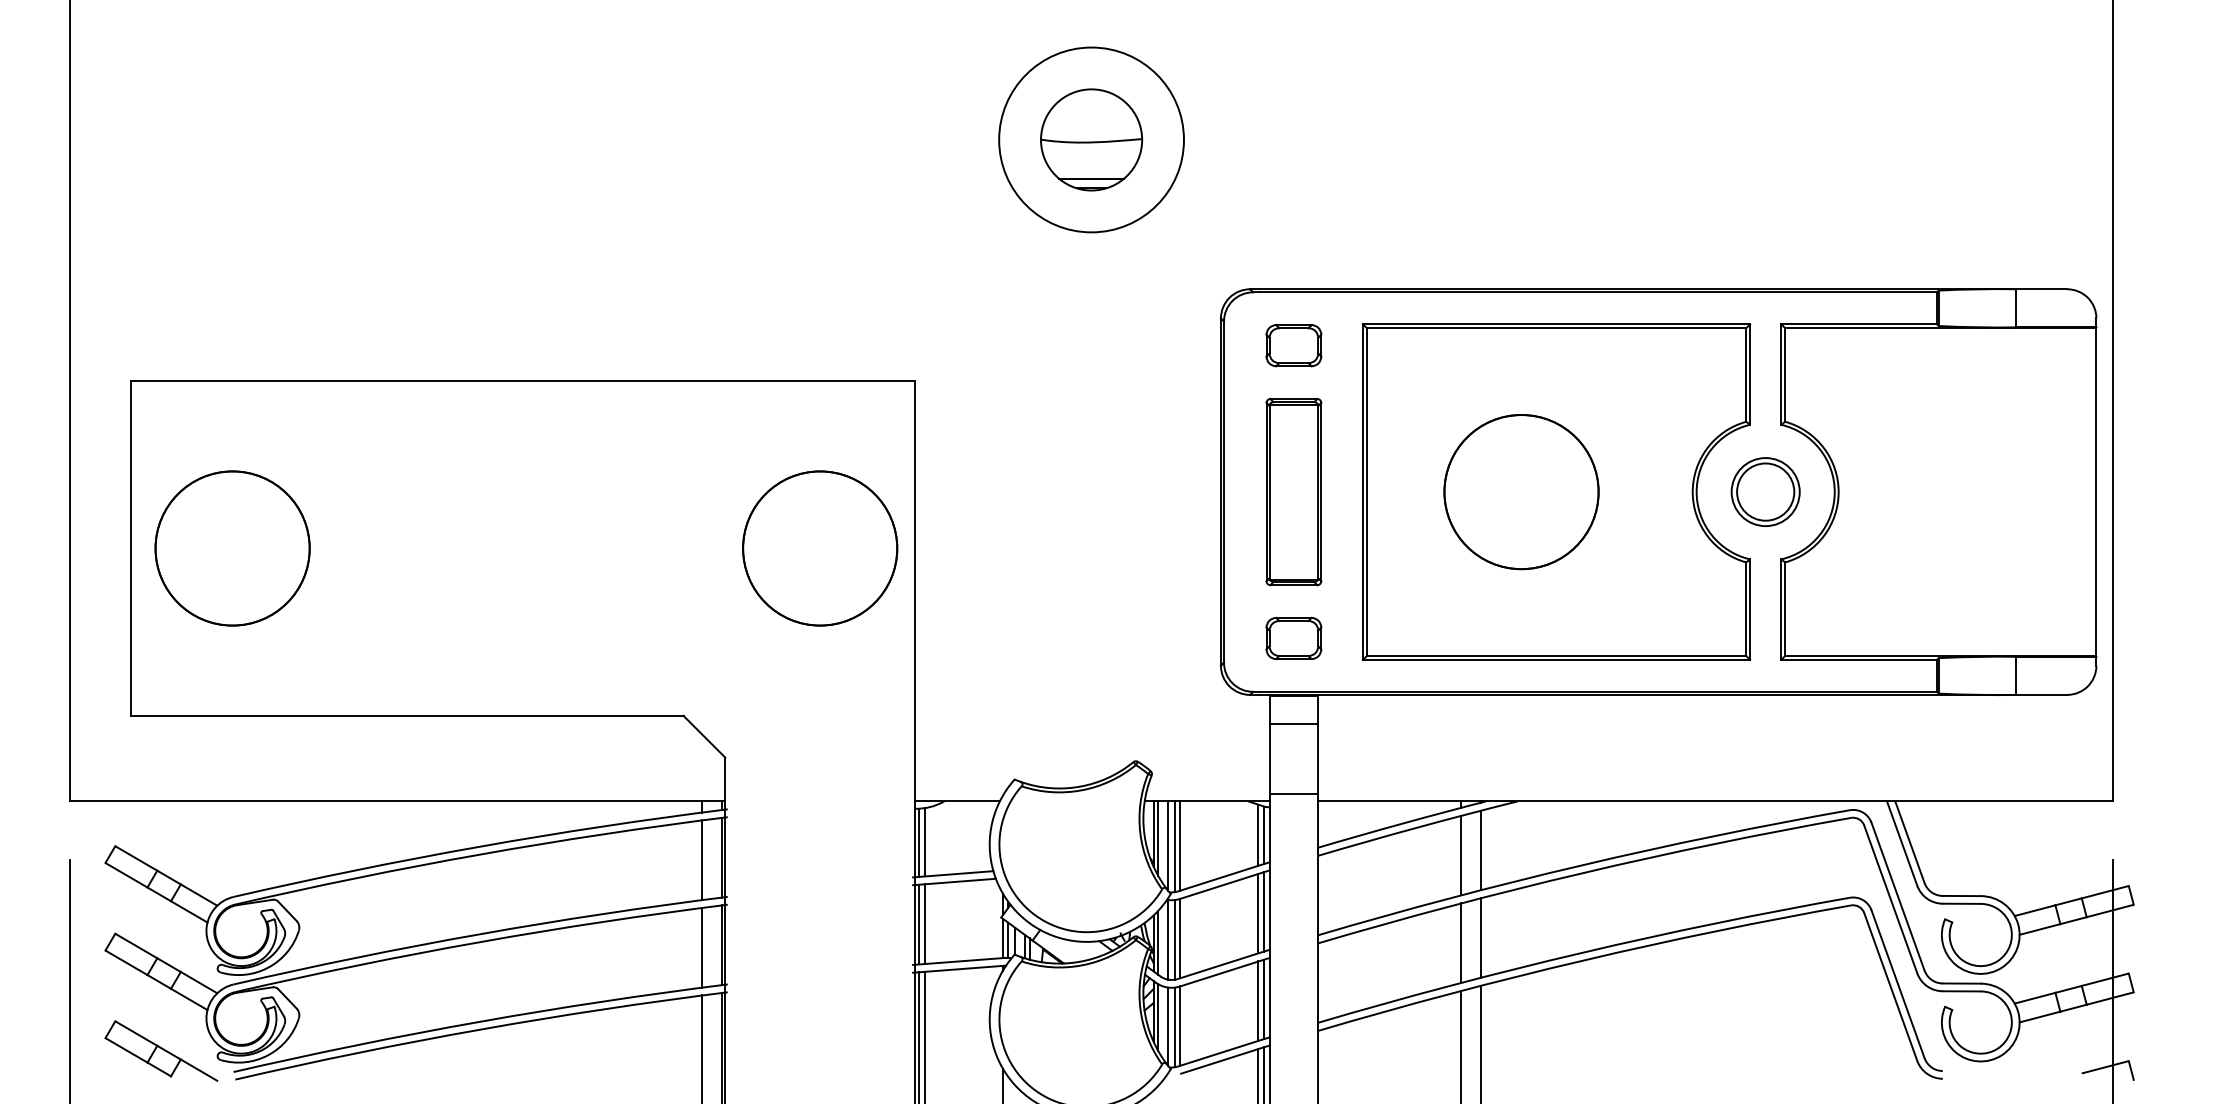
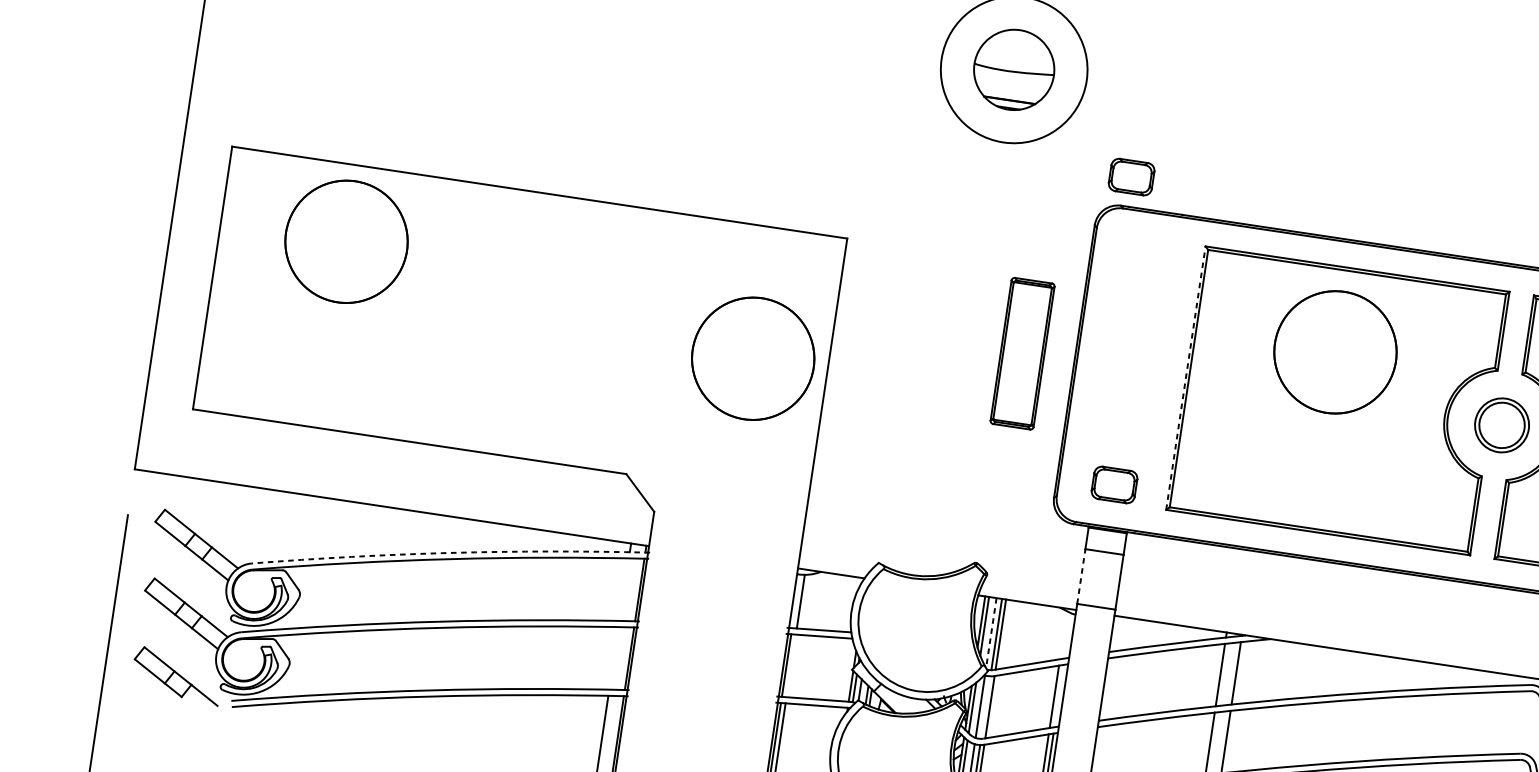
part: (1293, 345) -> (1131, 176), moved
part: (1293, 492) -> (1022, 354), moved
line: (1362, 492) -> (1185, 378), solid -> dashed
circle: (1521, 492) -> (1335, 352), moved
circle: (232, 548) -> (346, 241), moved
line: (1269, 758) -> (1081, 576), solid -> dashed
line: (1264, 834) -> (1068, 635), removed
line: (1258, 835) -> (1063, 635), removed
line: (918, 842) -> (795, 601), removed
line: (1167, 845) -> (991, 632), solid -> dashed
arc: (479, 846) -> (450, 552), solid -> dashed
line: (702, 860) -> (624, 589), removed
line: (1264, 911) -> (1059, 695), removed
line: (924, 923) -> (791, 665), removed
line: (1174, 939) -> (985, 707), removed
line: (702, 947) -> (614, 658), removed

